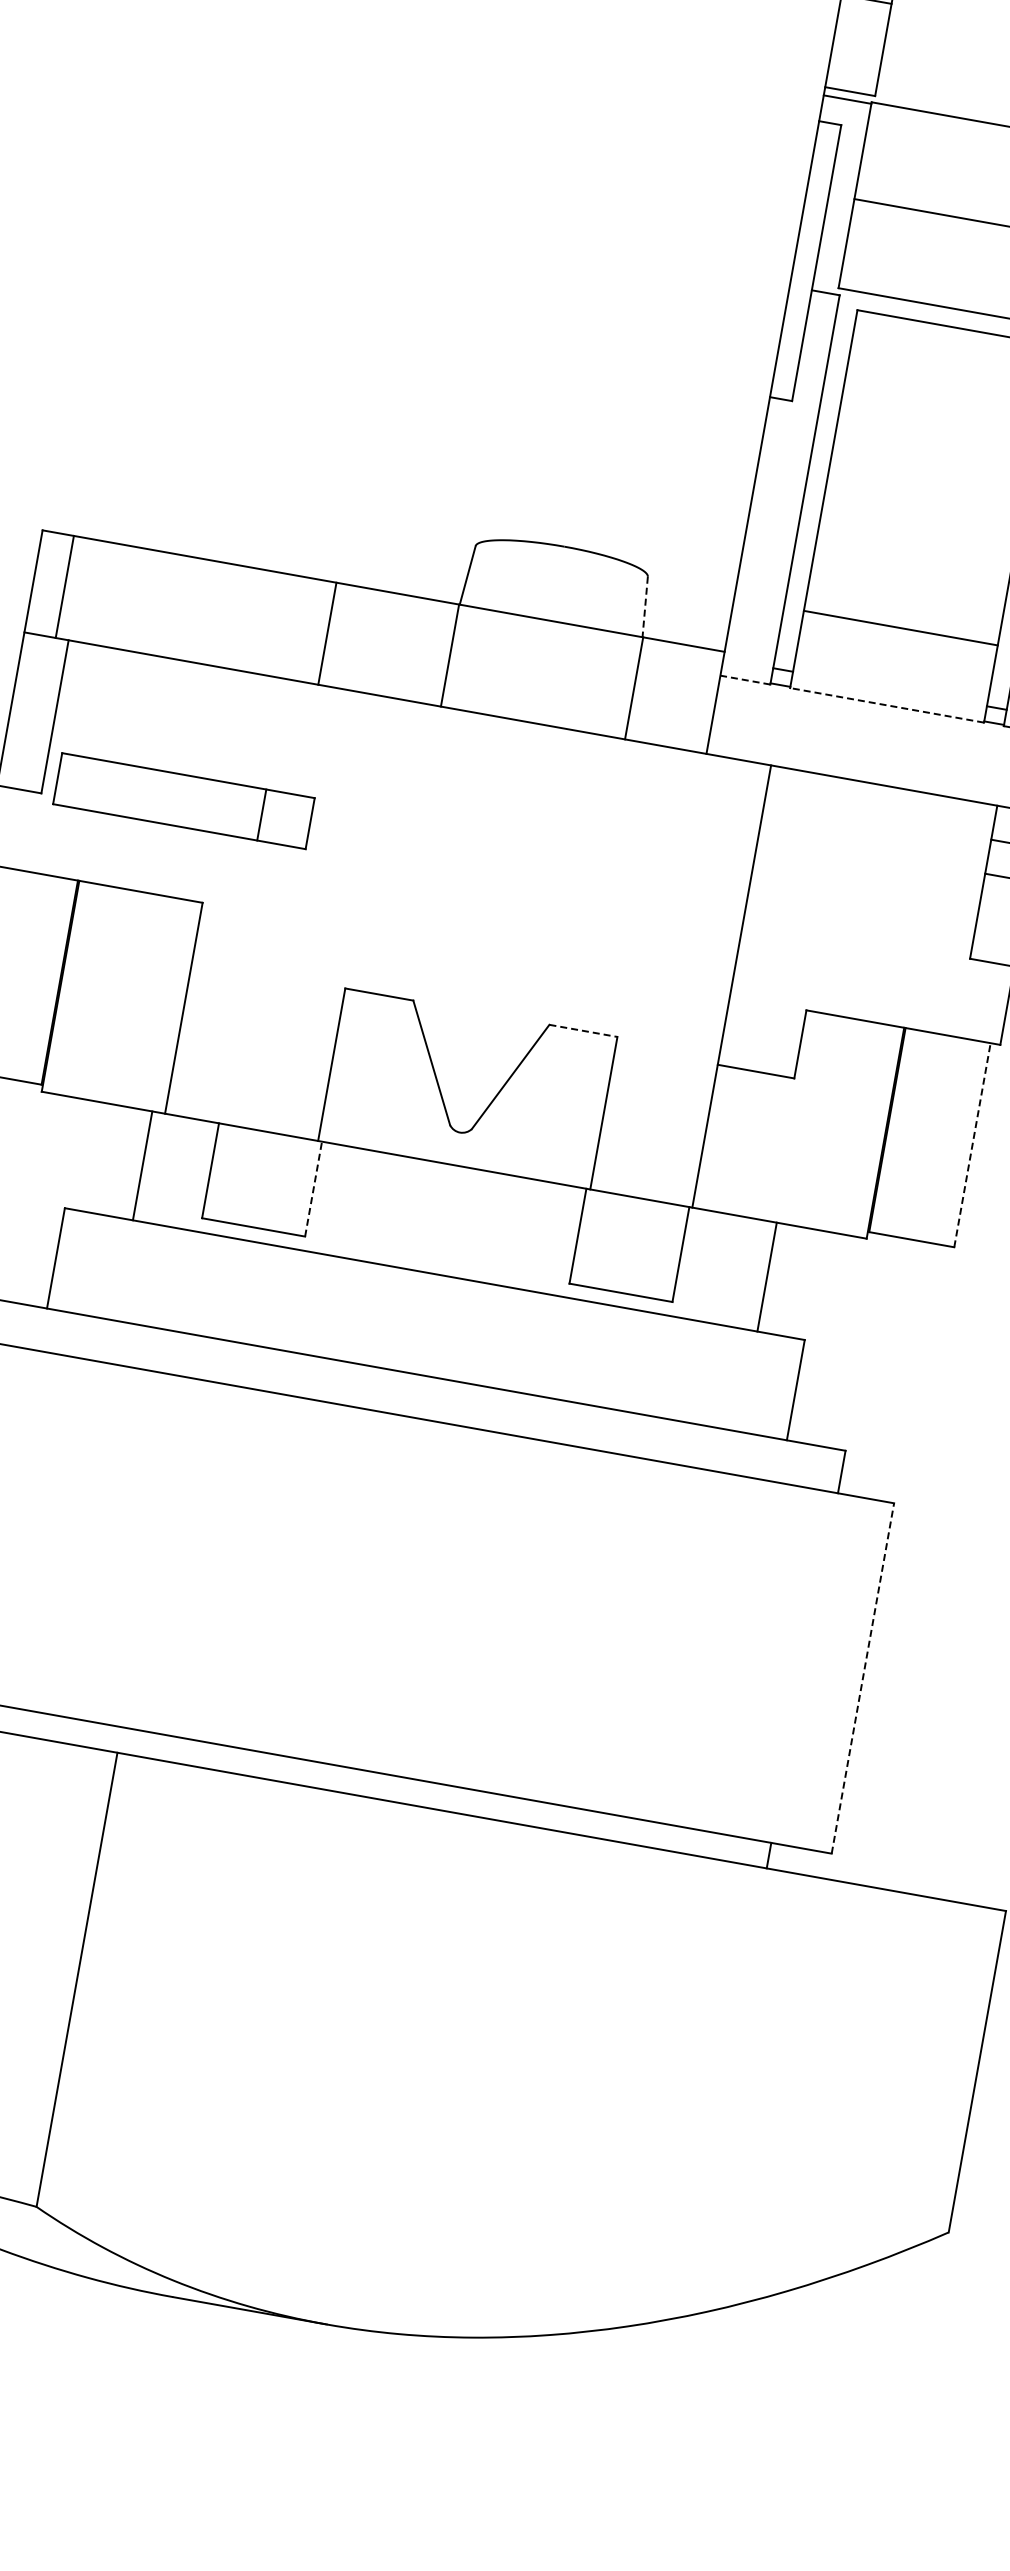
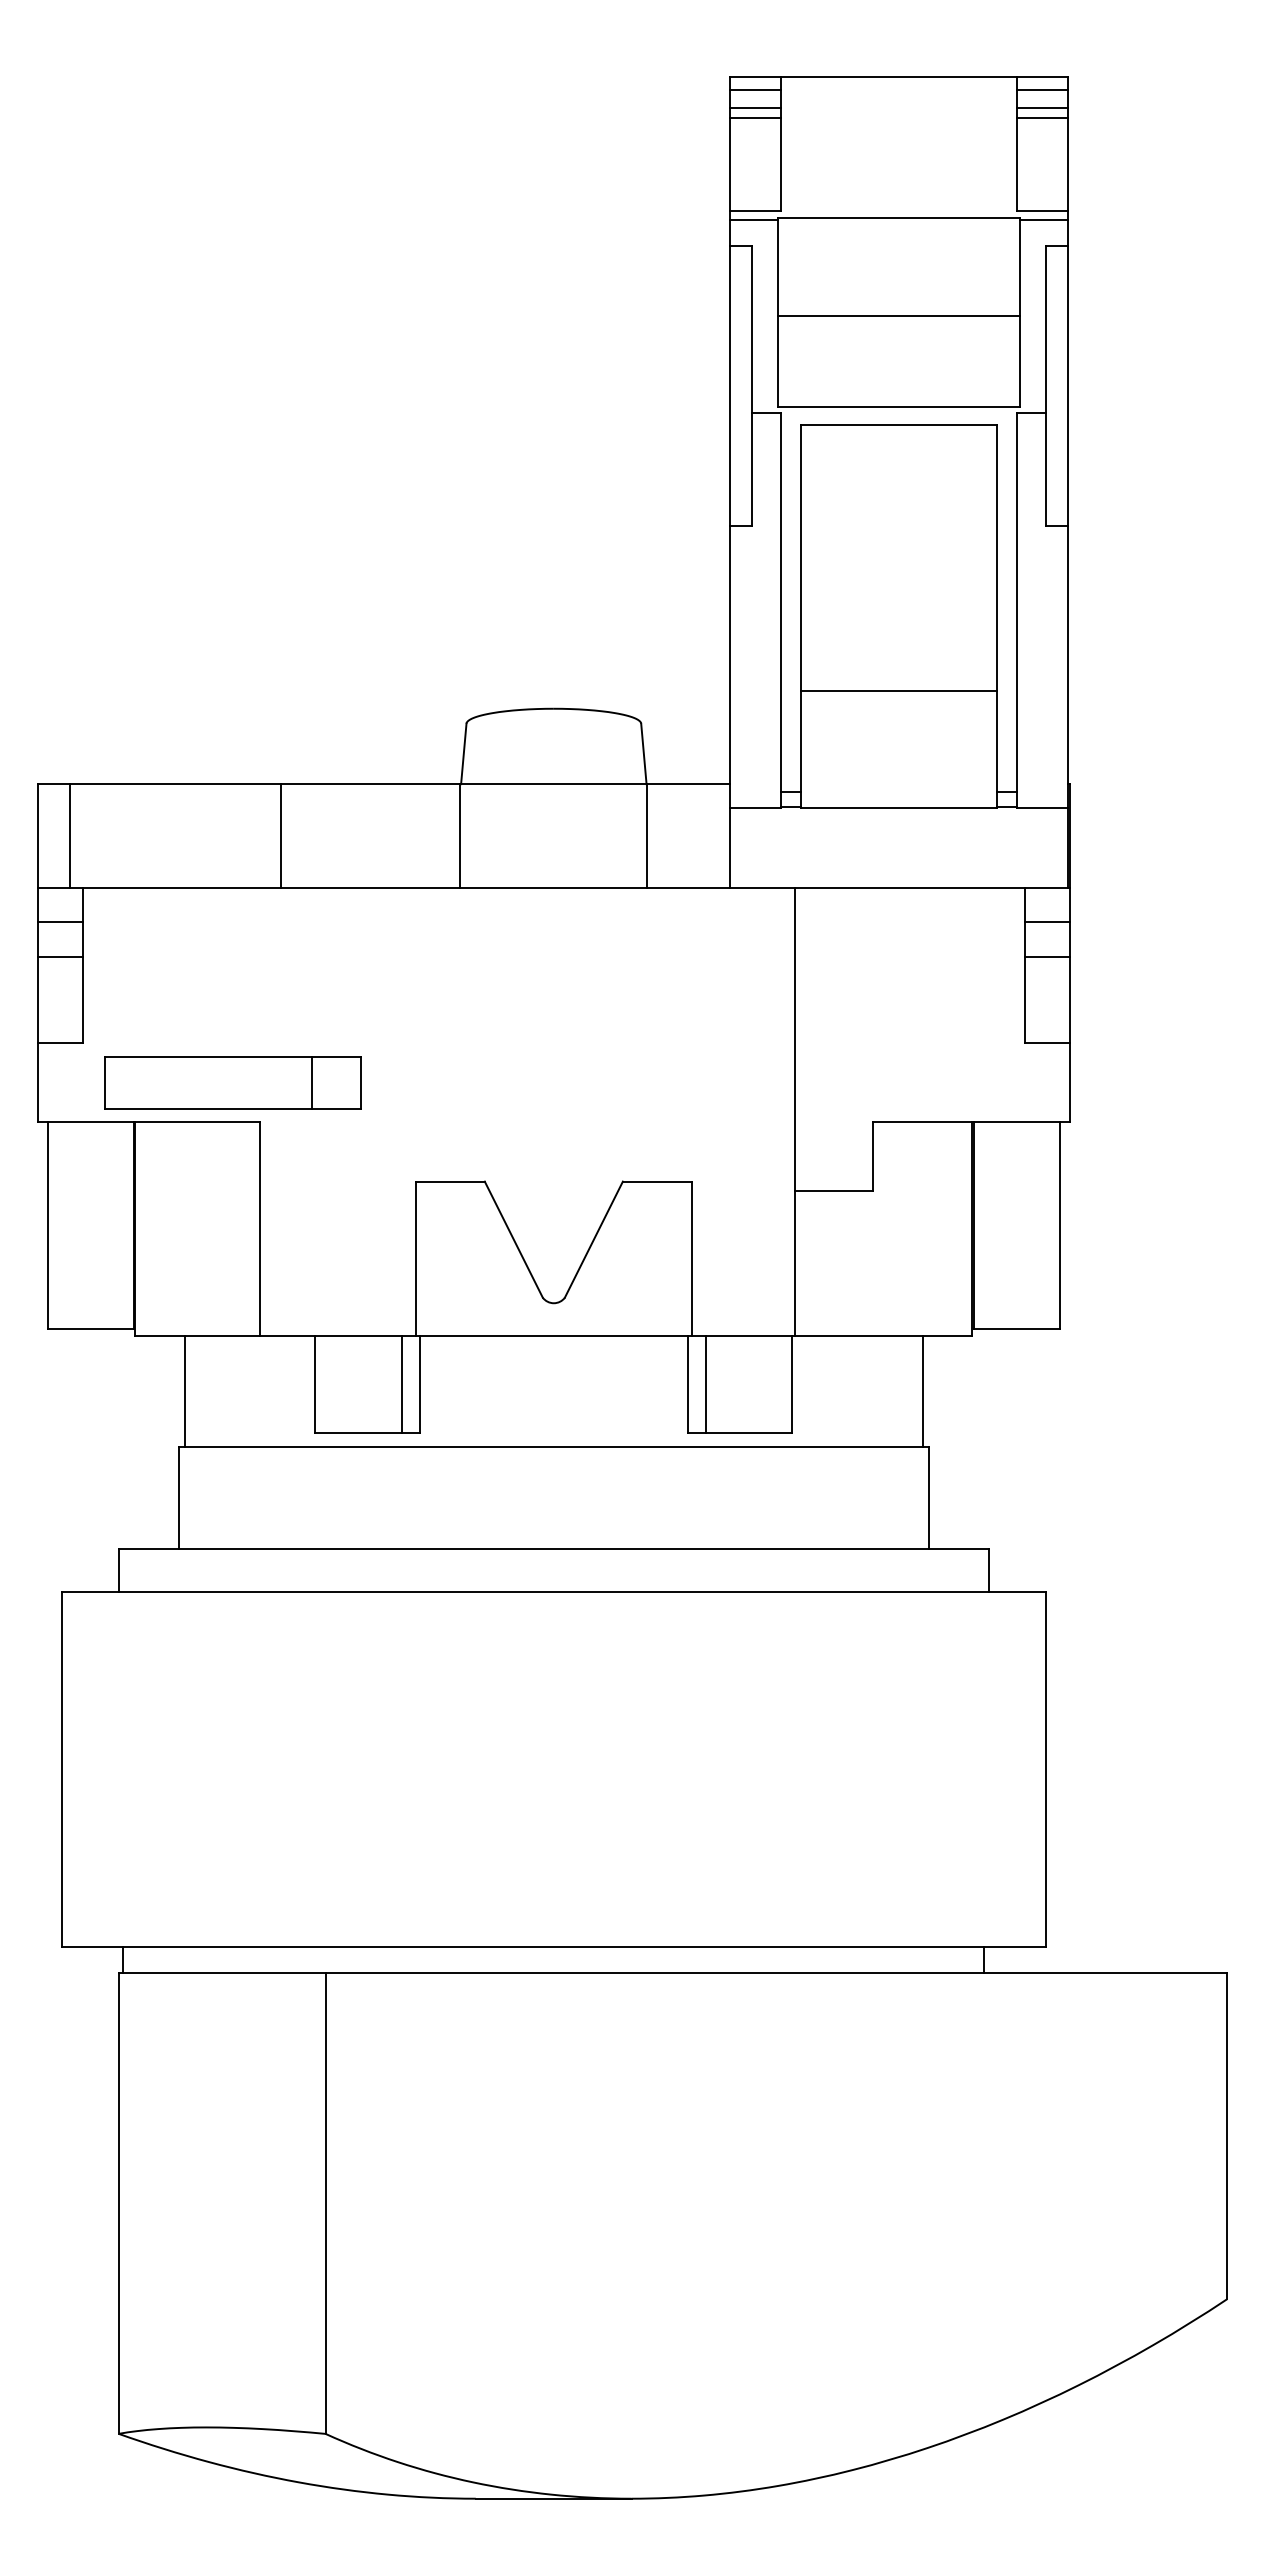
line: (644, 607) -> (643, 754), dashed -> solid
line: (900, 627) -> (898, 690), moved
line: (327, 633) -> (281, 835), moved
line: (39, 670) -> (59, 922), added
line: (744, 680) -> (754, 808), dashed -> solid
line: (33, 704) -> (59, 956), added
line: (886, 705) -> (898, 808), dashed -> solid
part: (183, 800) -> (232, 1082), moved
line: (583, 1030) -> (657, 1181), dashed -> solid
line: (973, 1144) -> (1060, 1225), dashed -> solid
line: (142, 1165) -> (184, 1391), moved
line: (295, 1185) -> (401, 1384), added
line: (313, 1189) -> (419, 1384), dashed -> solid
line: (595, 1239) -> (705, 1384), added
line: (767, 1277) -> (923, 1391), moved
line: (862, 1678) -> (1045, 1769), dashed -> solid

